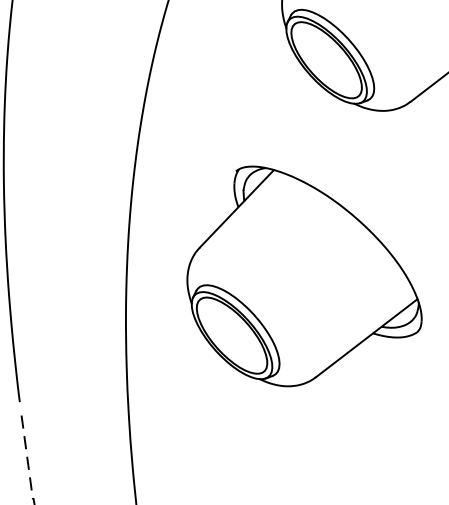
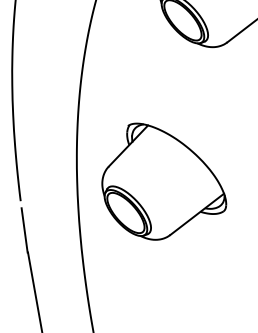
part: (304, 276) -> (164, 181), moved
line: (26, 457) -> (24, 230), dashed -> solid

